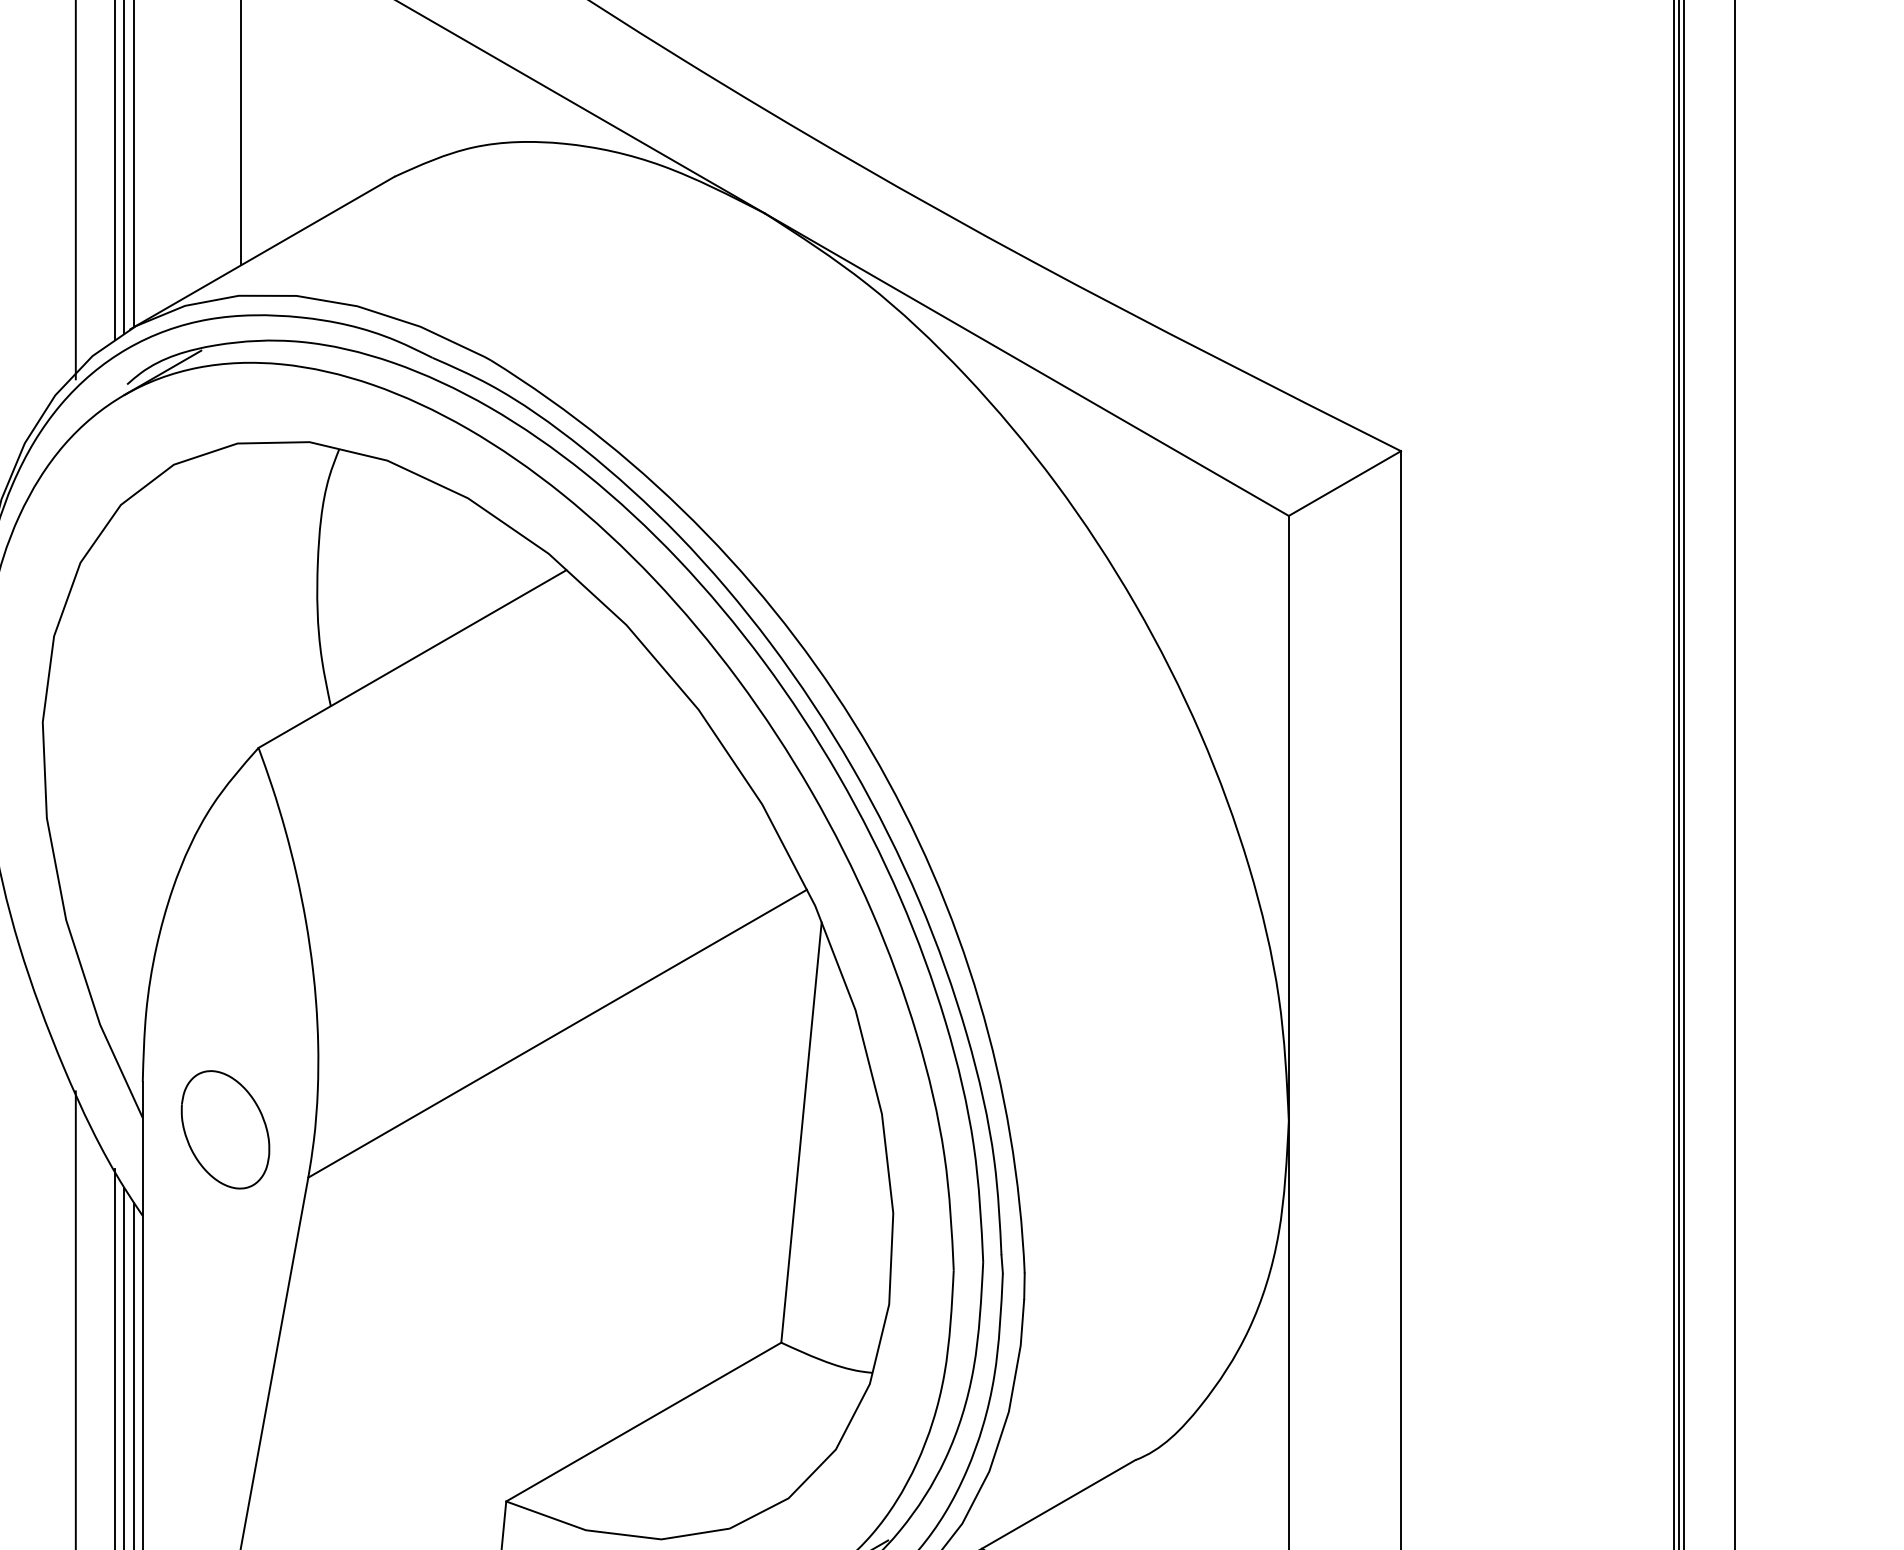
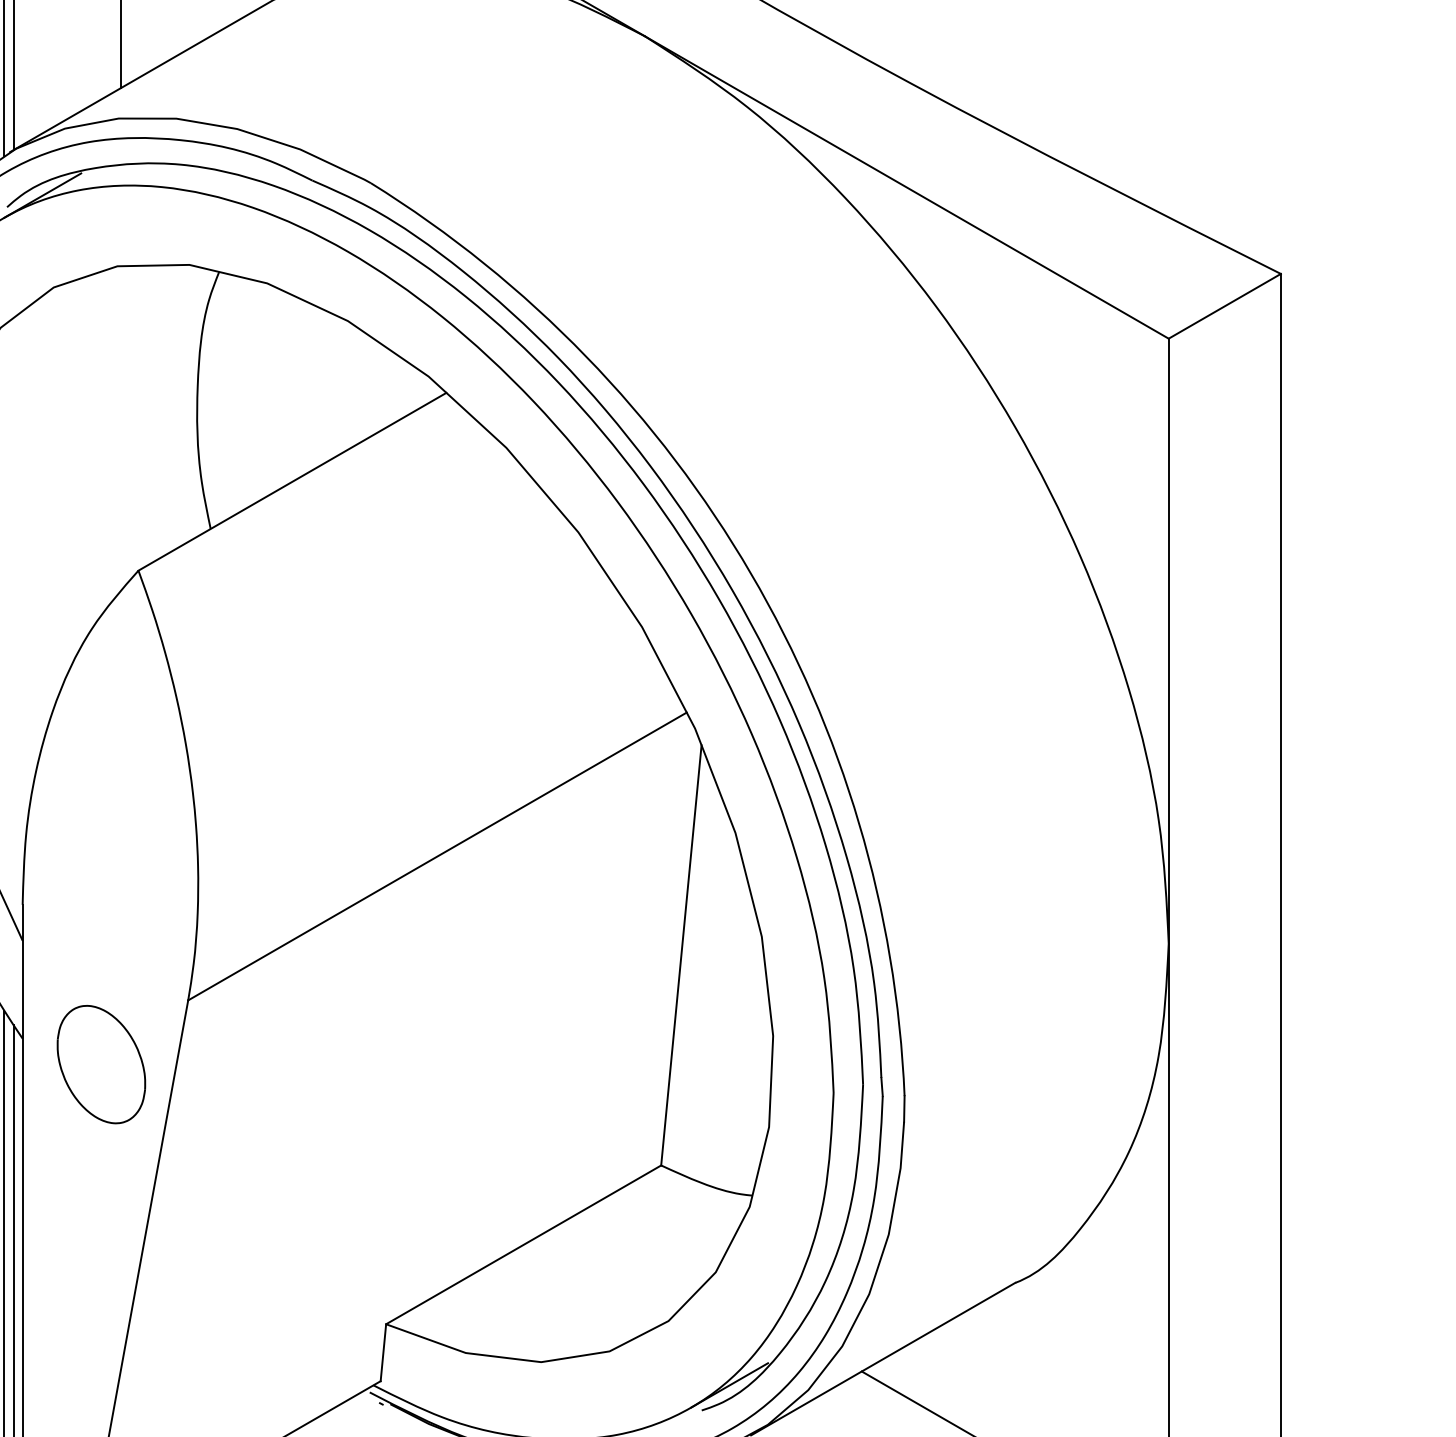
part: (225, 1129) -> (101, 1064), moved

